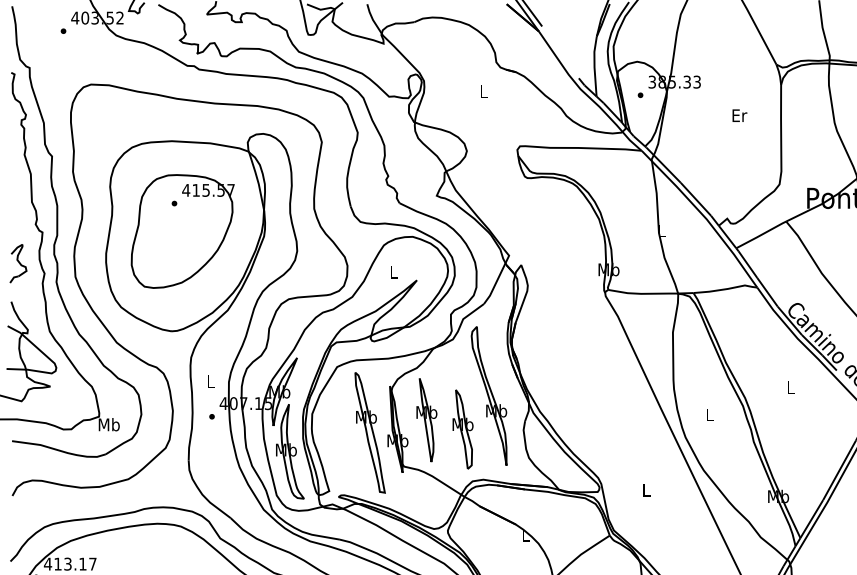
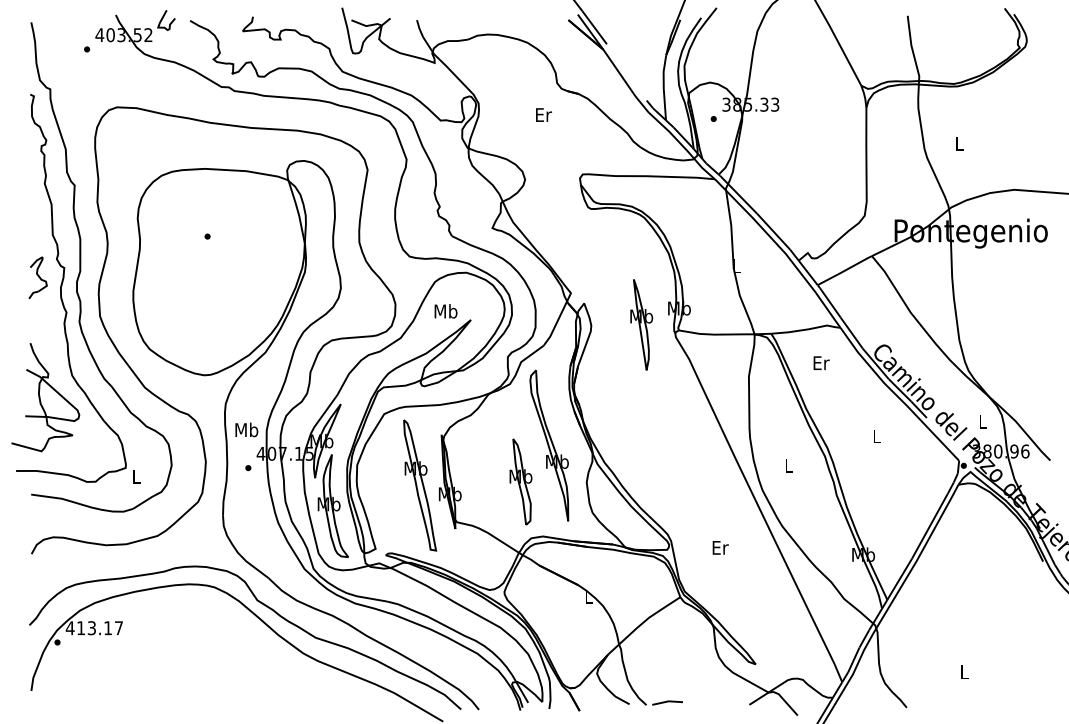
text: (483, 91) -> (543, 114), L -> Er
text: (739, 115) -> (821, 362), moved
part: (182, 231) -> (216, 266), removed
part: (17, 263) -> (37, 277), moved
text: (393, 272) -> (445, 311), L -> Mb
text: (210, 381) -> (246, 429), L -> Mb
part: (426, 419) -> (641, 324), moved
text: (109, 424) -> (136, 476), Mb -> L
text: (646, 489) -> (720, 547), L -> Er

